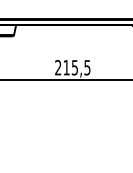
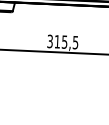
text: (58, 67) -> (50, 41), 215,5 -> 315,5

